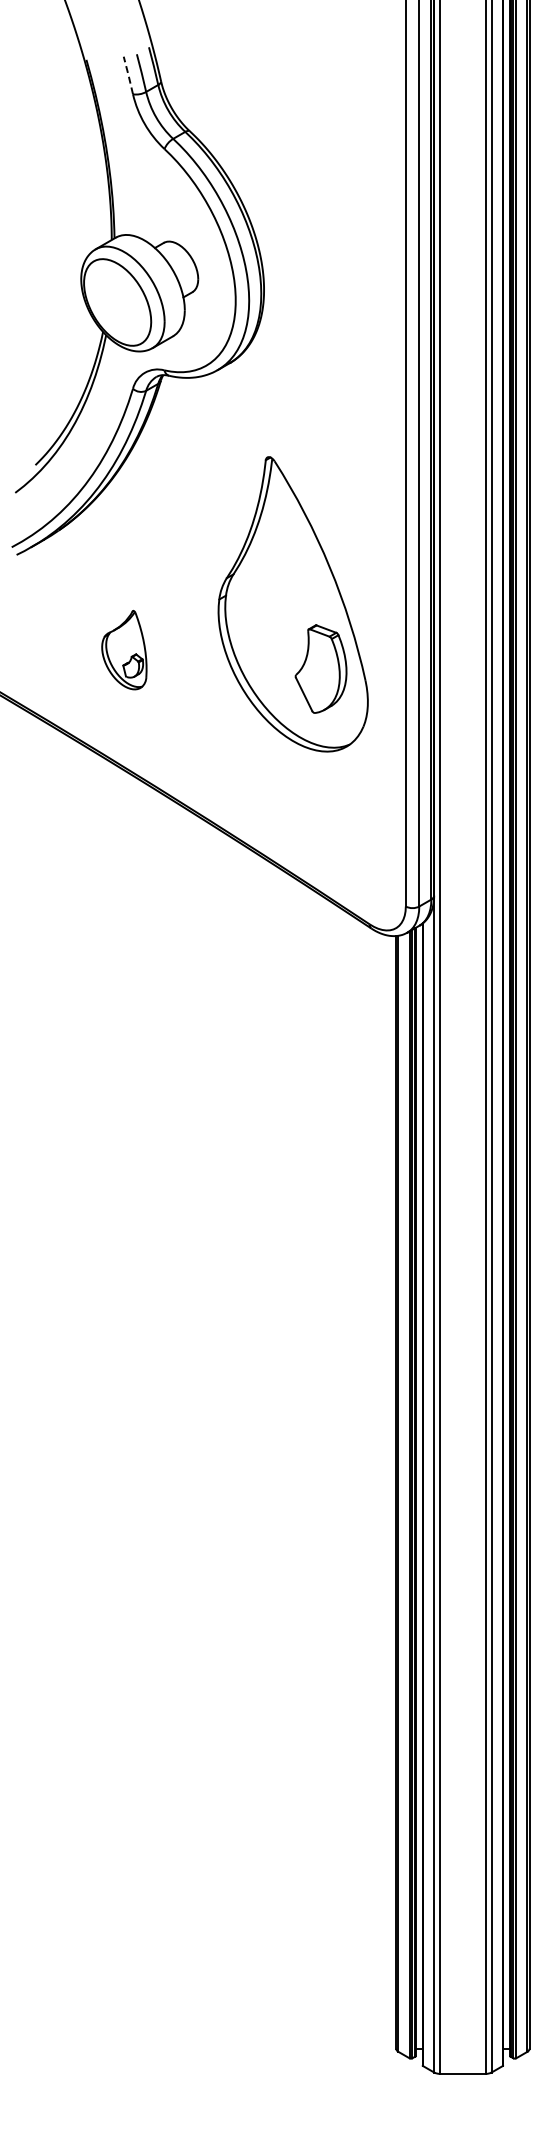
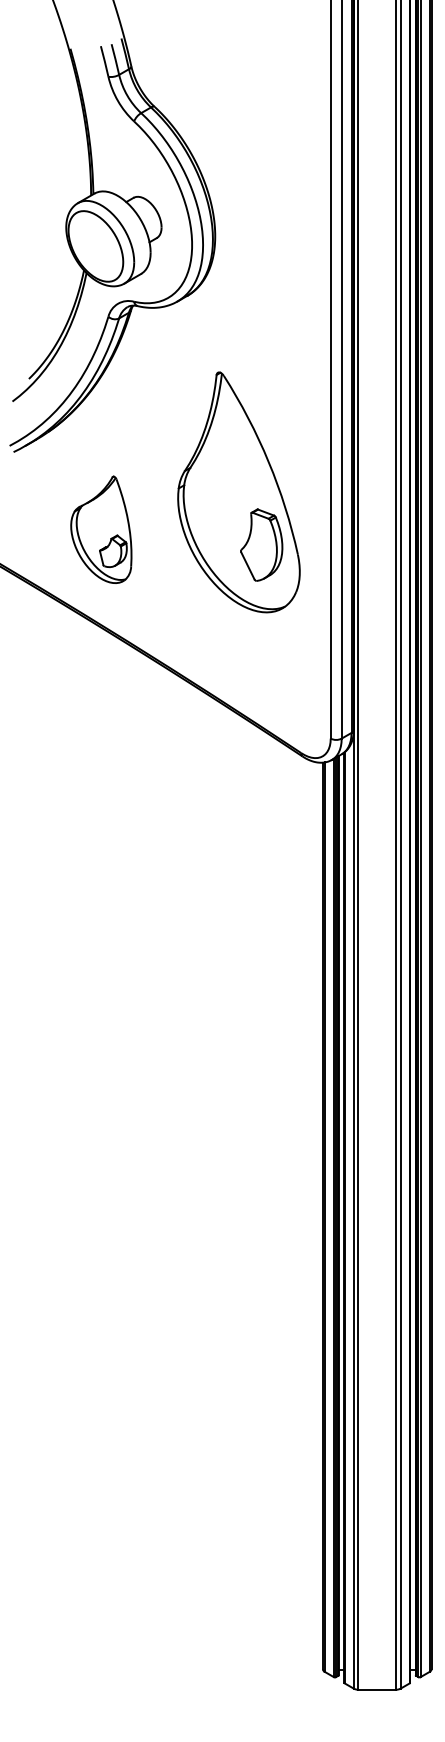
line: (128, 75) -> (104, 61), dashed -> solid
part: (124, 649) -> (101, 529), size x1.67

